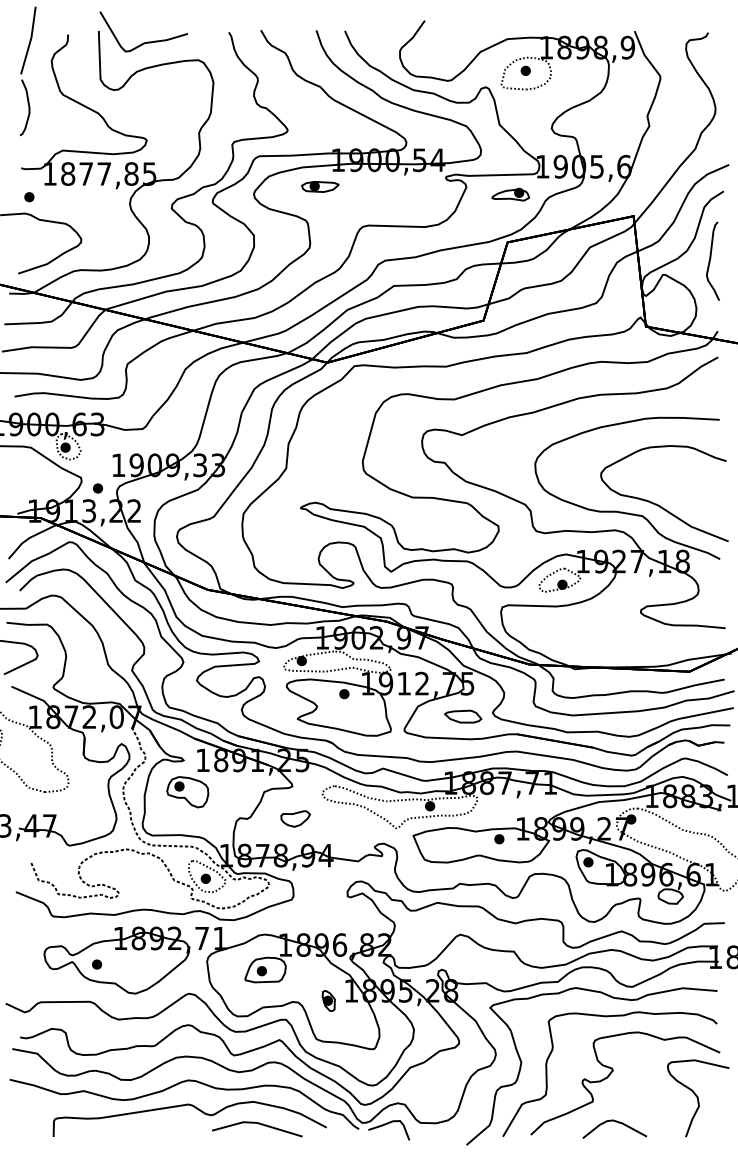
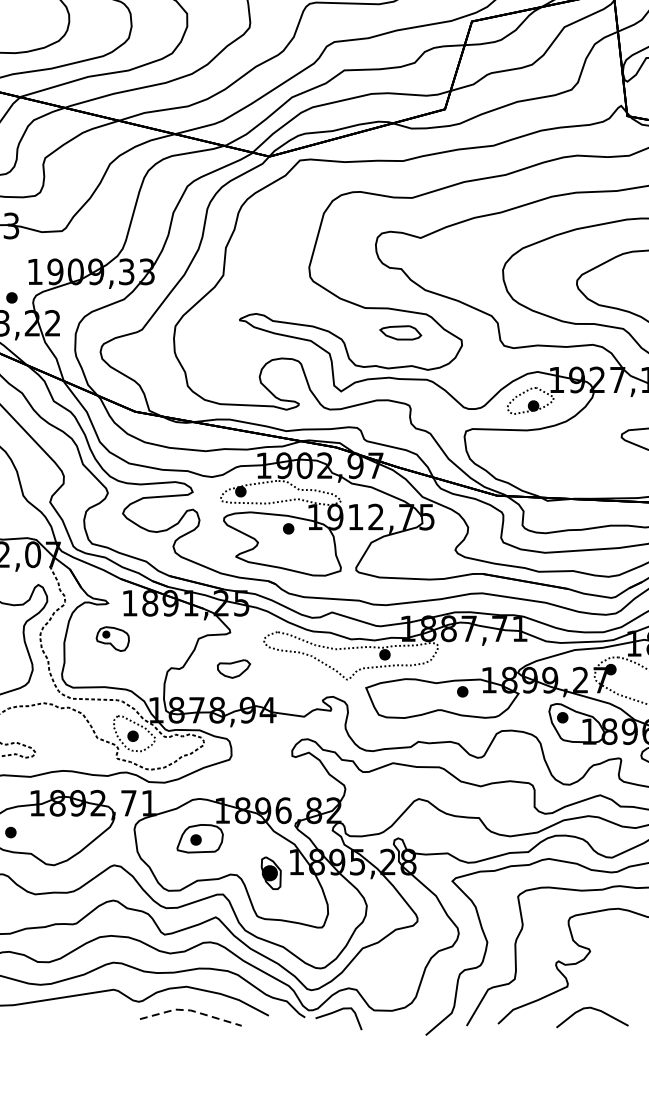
part: (463, 716) -> (401, 332), moved
part: (187, 792) -> (112, 639), size x0.7
part: (328, 1000) -> (270, 872), size x1.4
line: (257, 1122) -> (191, 1009), solid -> dashed

